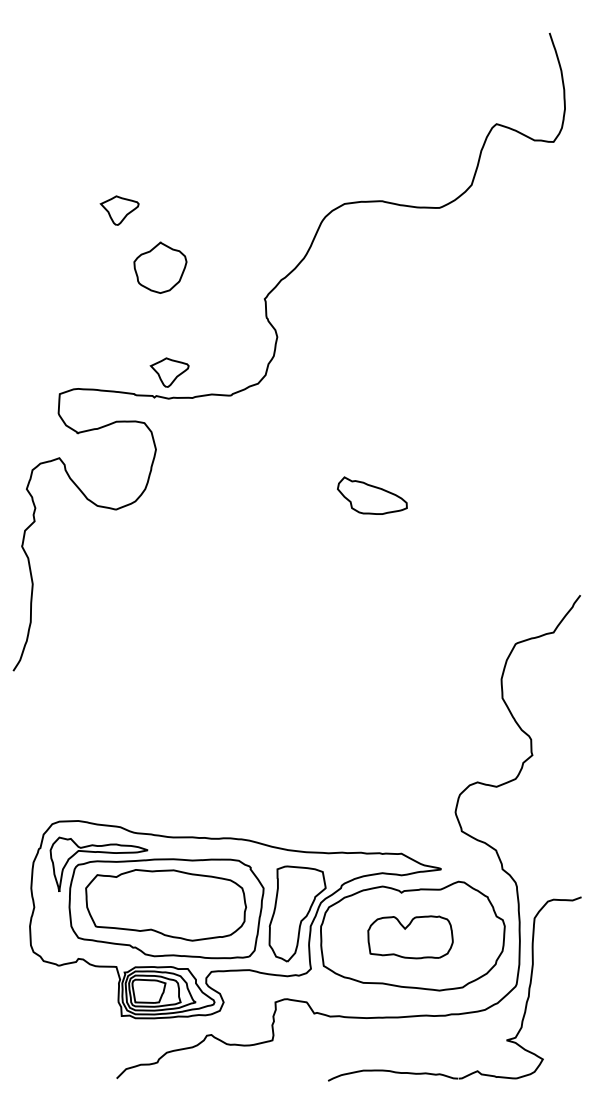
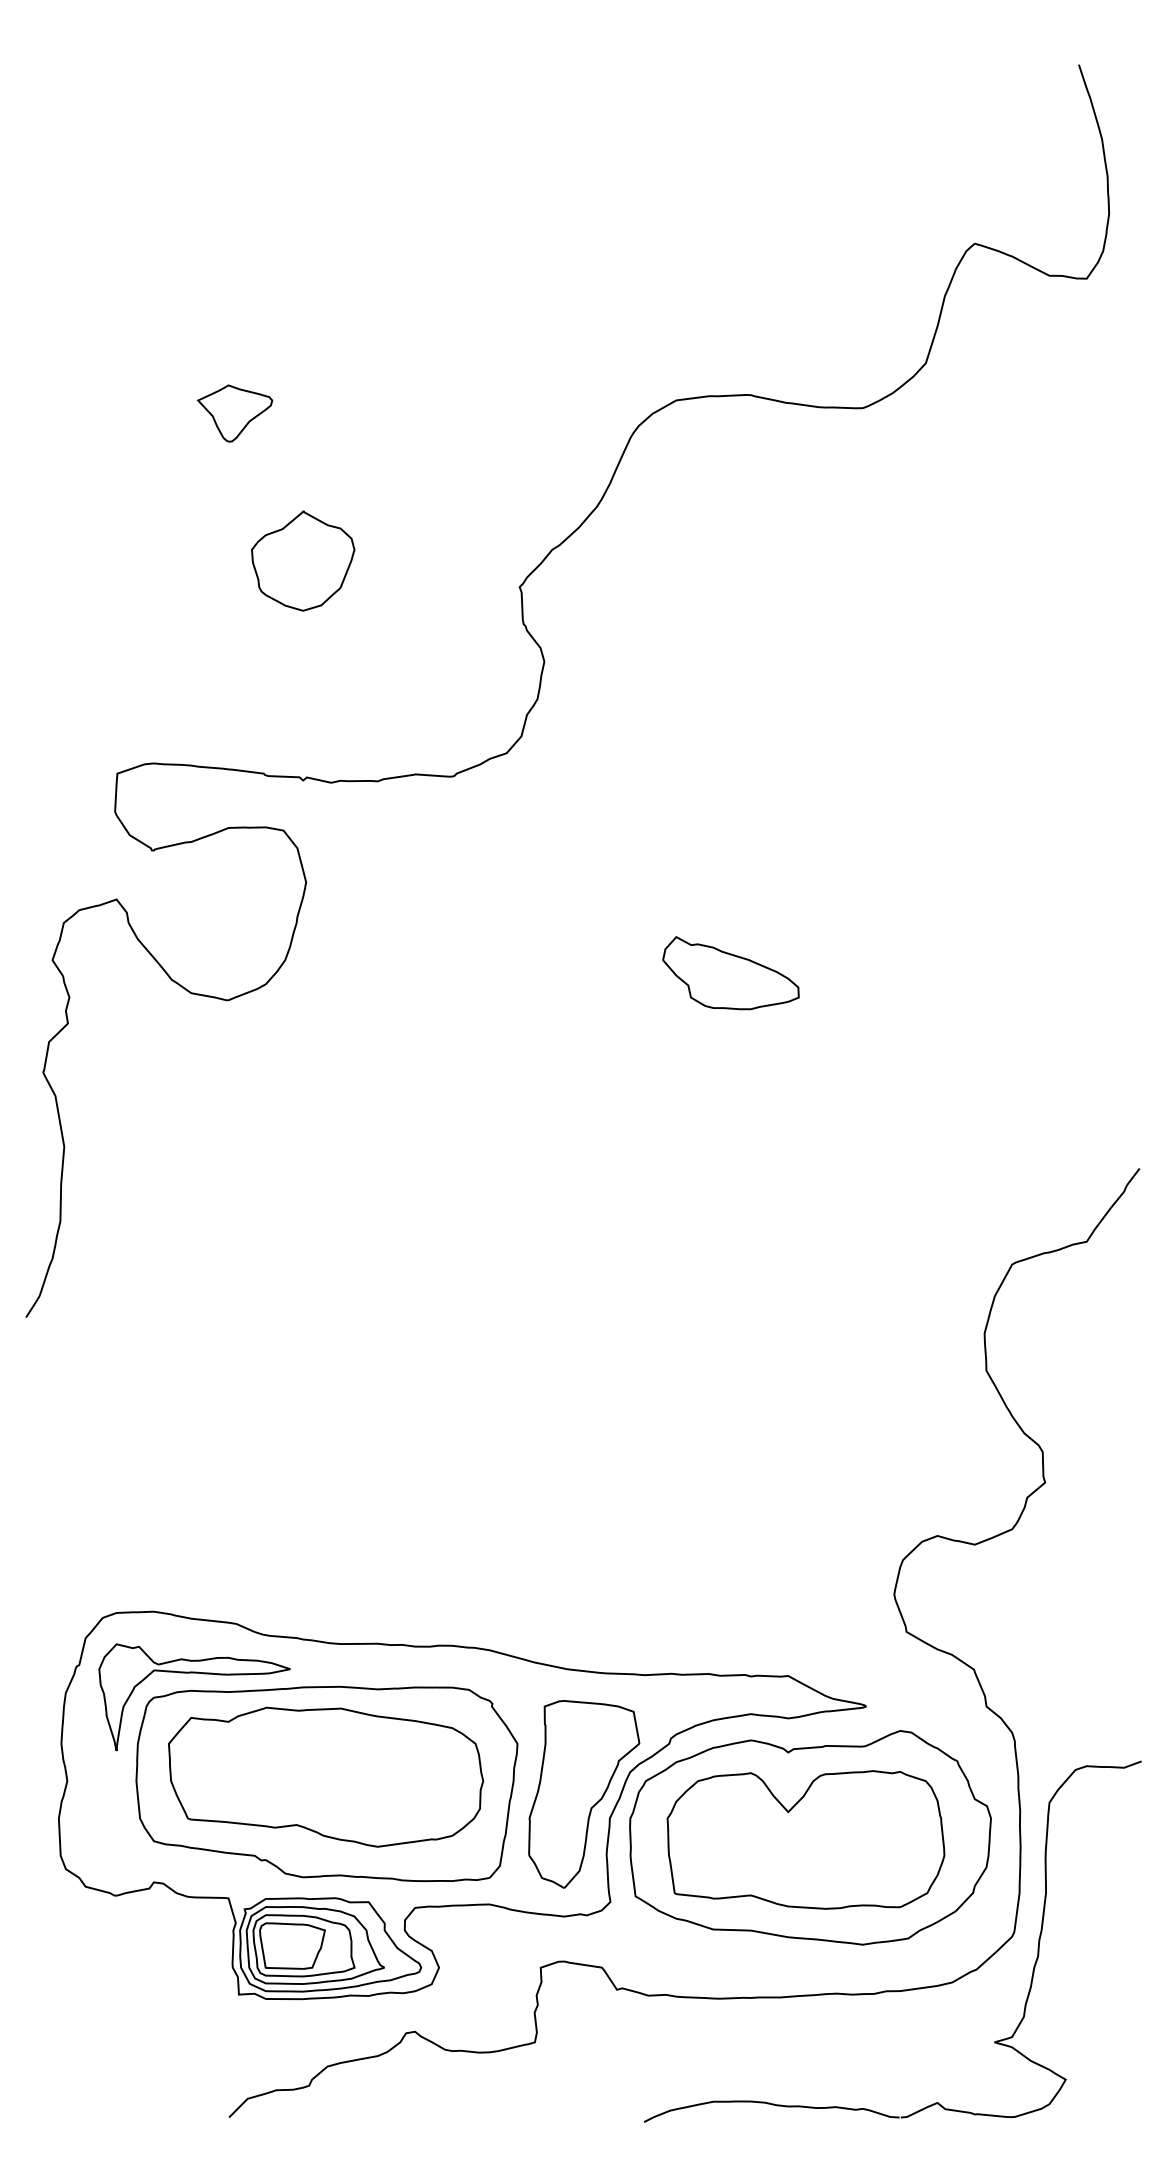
part: (160, 267) -> (303, 560), moved
part: (169, 372) -> (332, 731), removed
part: (410, 937) -> (805, 1840), size x1.67

